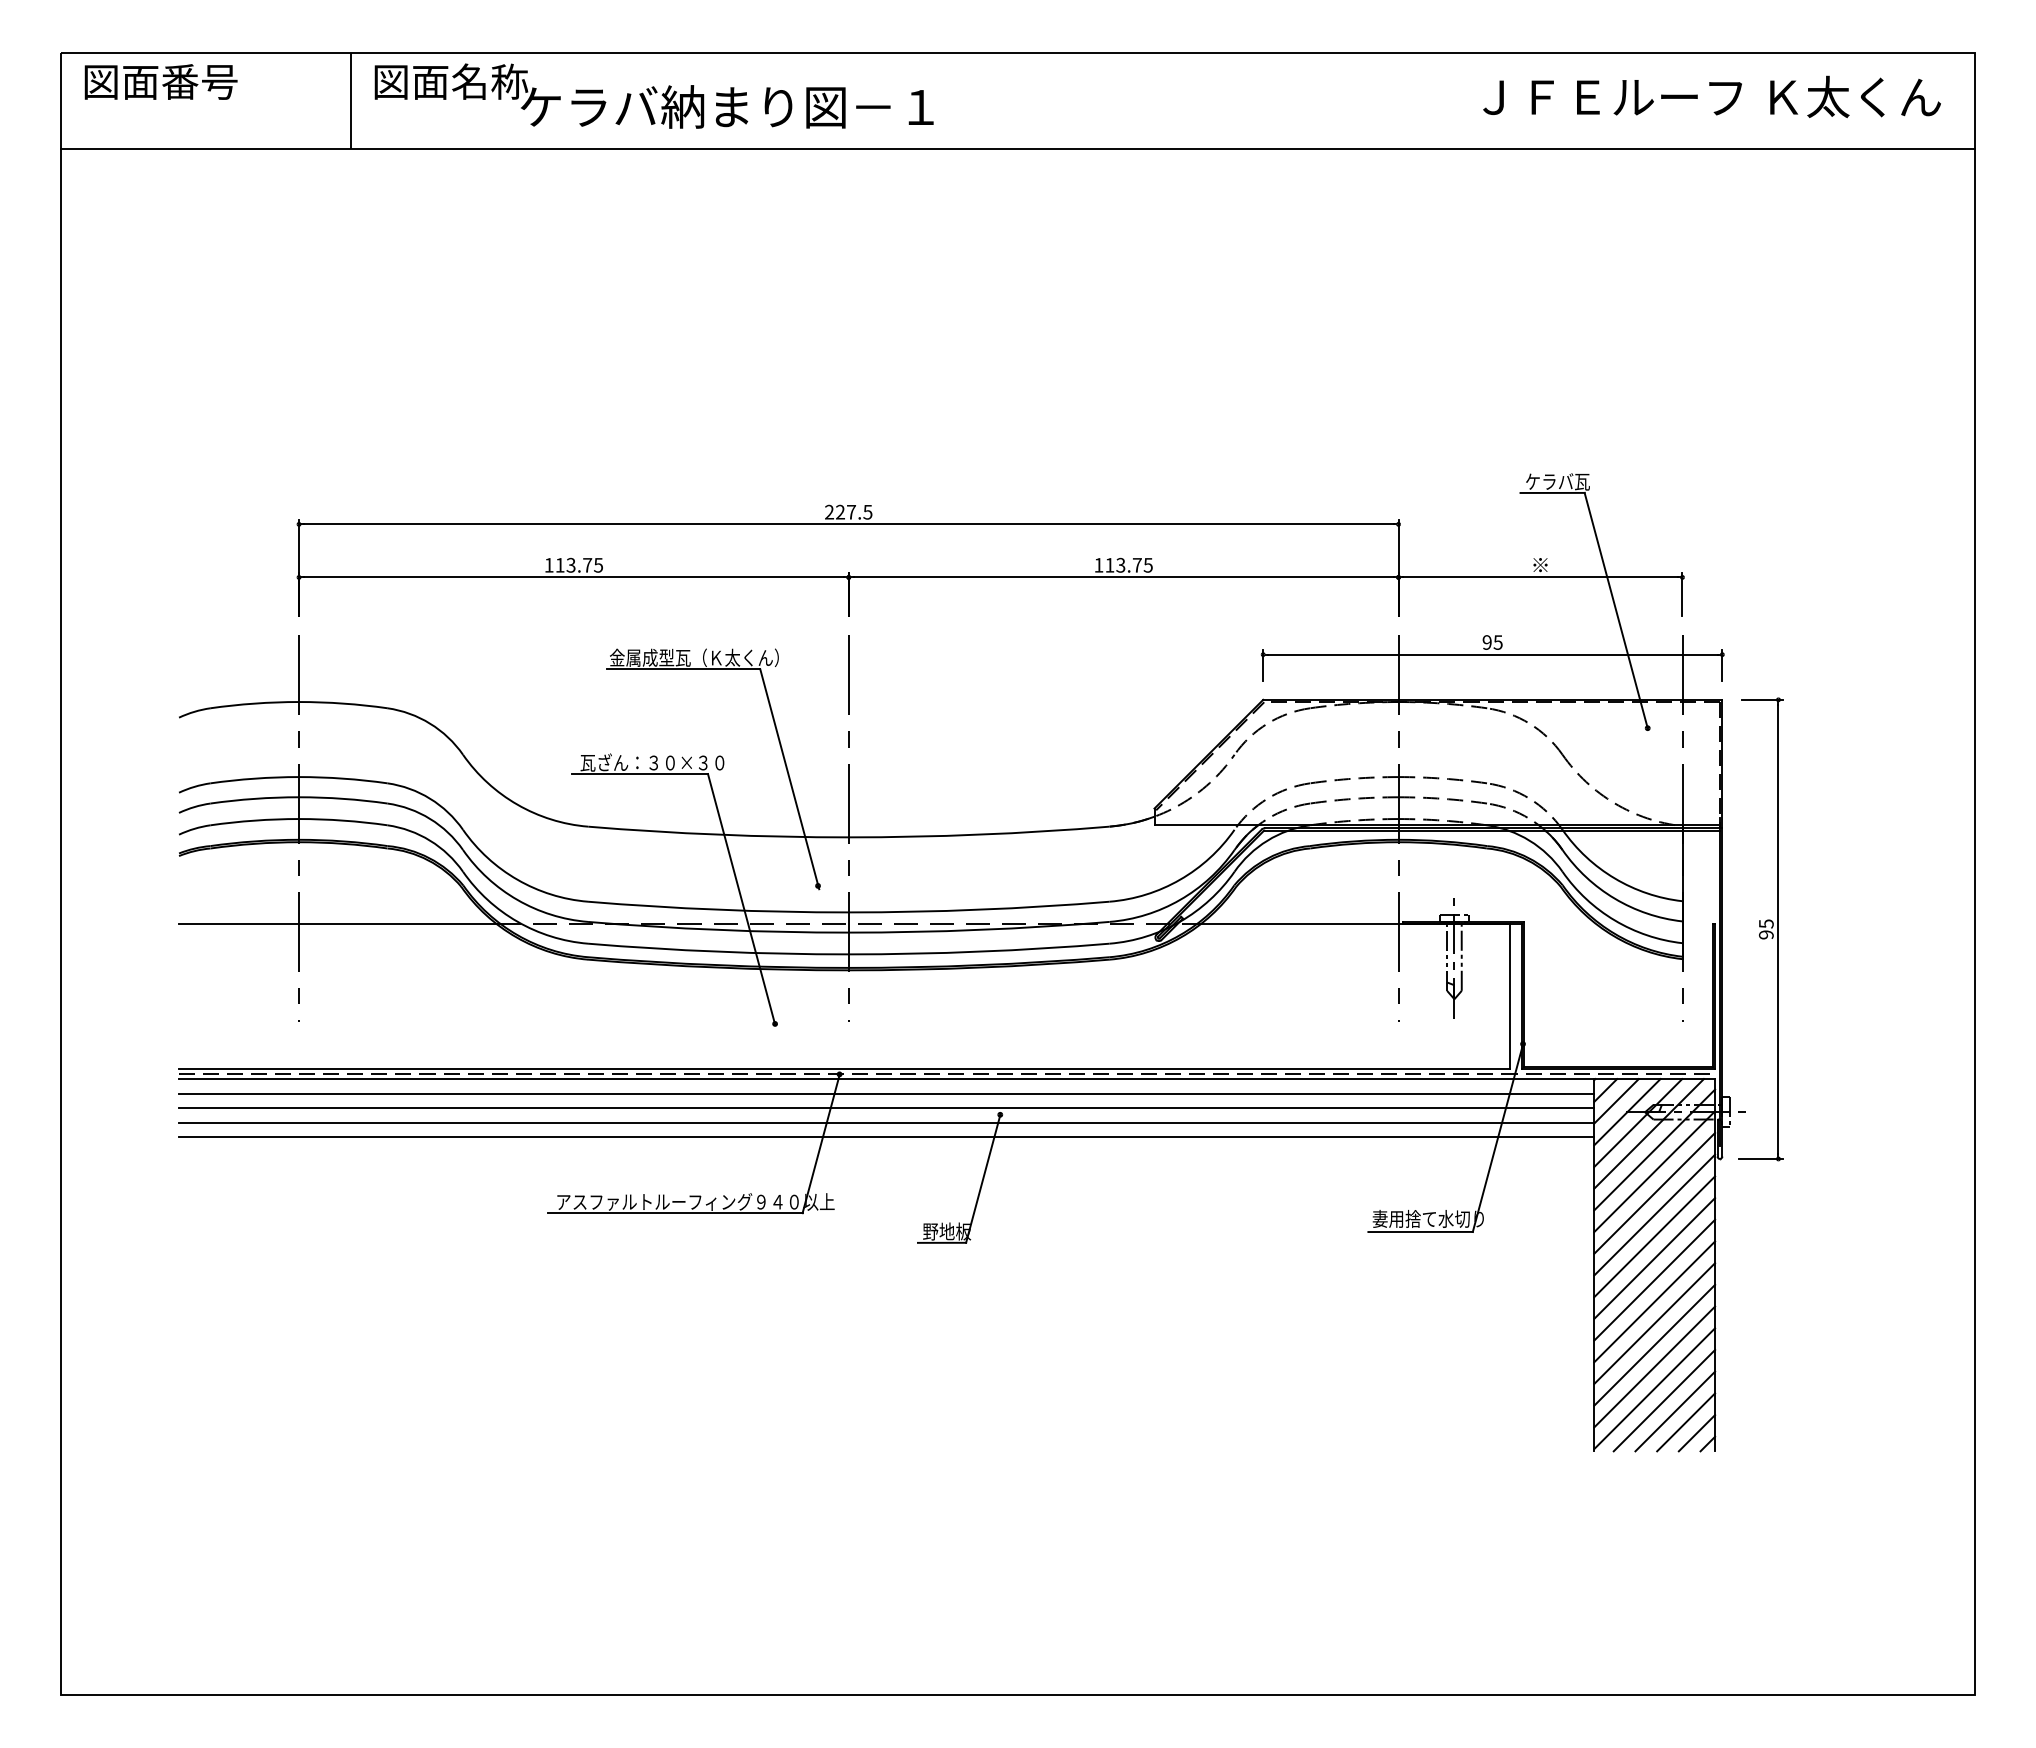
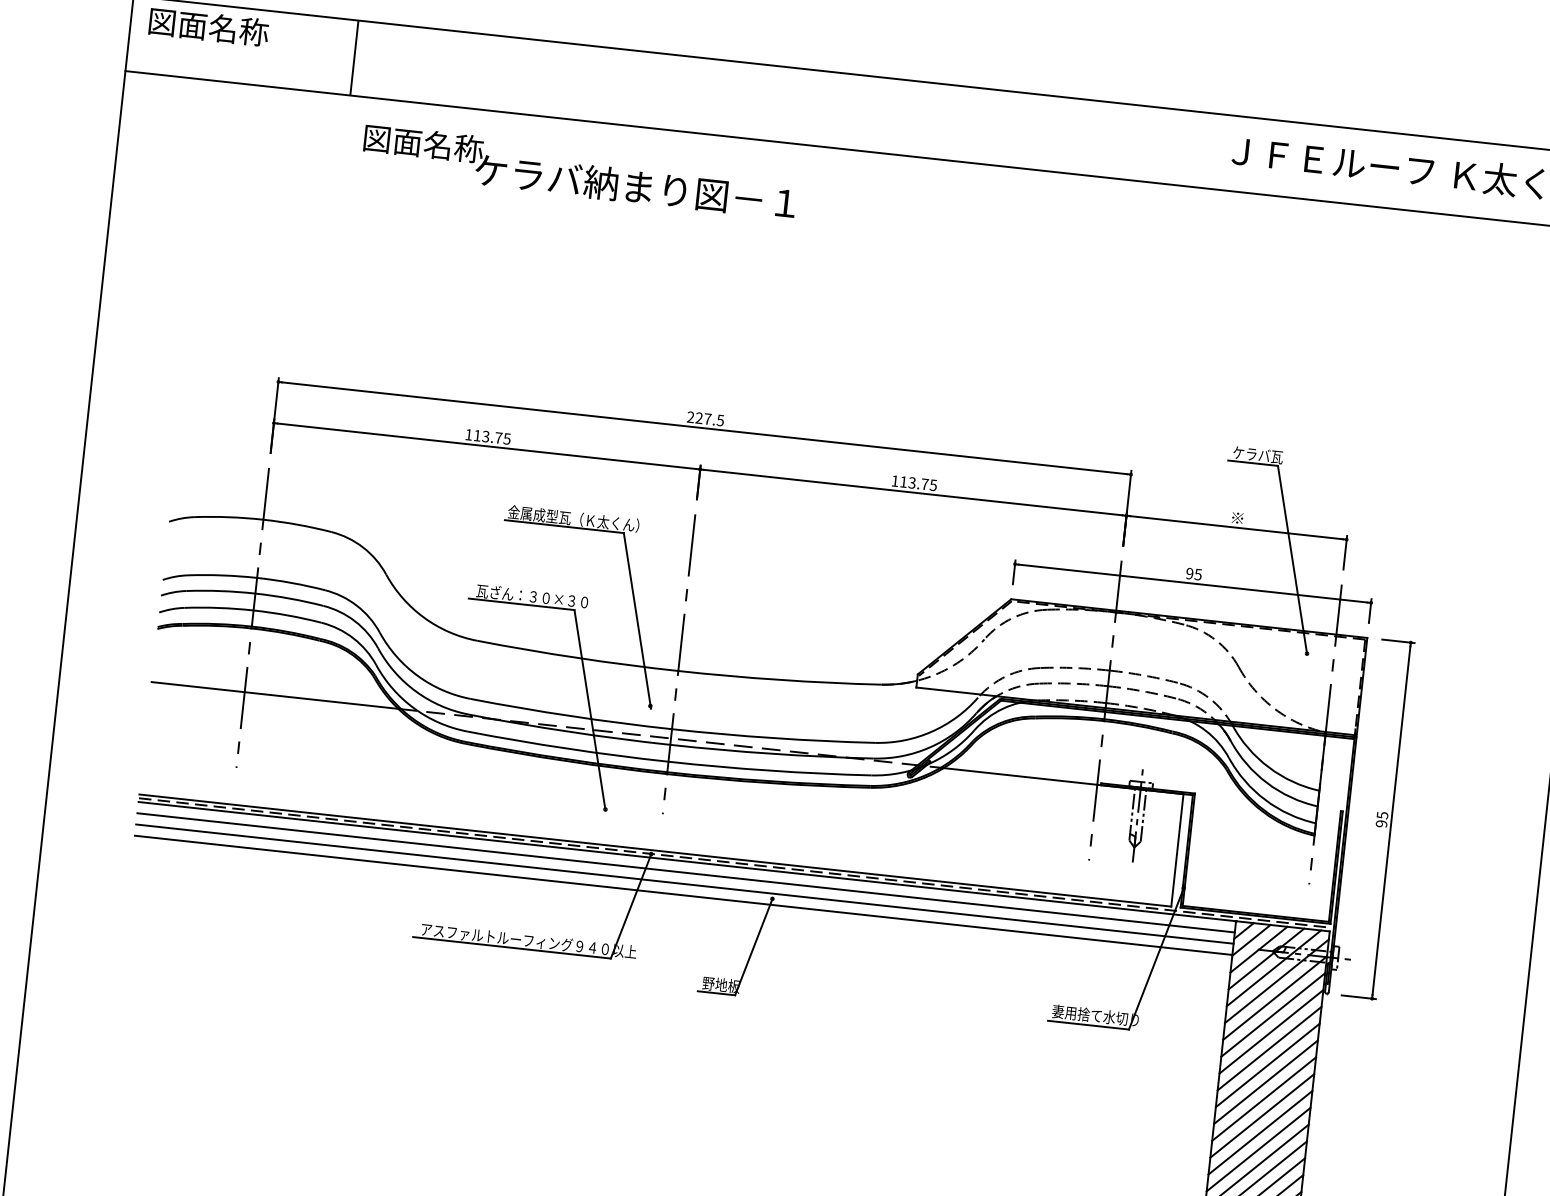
text: (200, 81) -> (239, 30), 図面番号 -> 図面名称
text: (653, 95) -> (579, 171), moved
line: (886, 1137) -> (682, 906), removed

